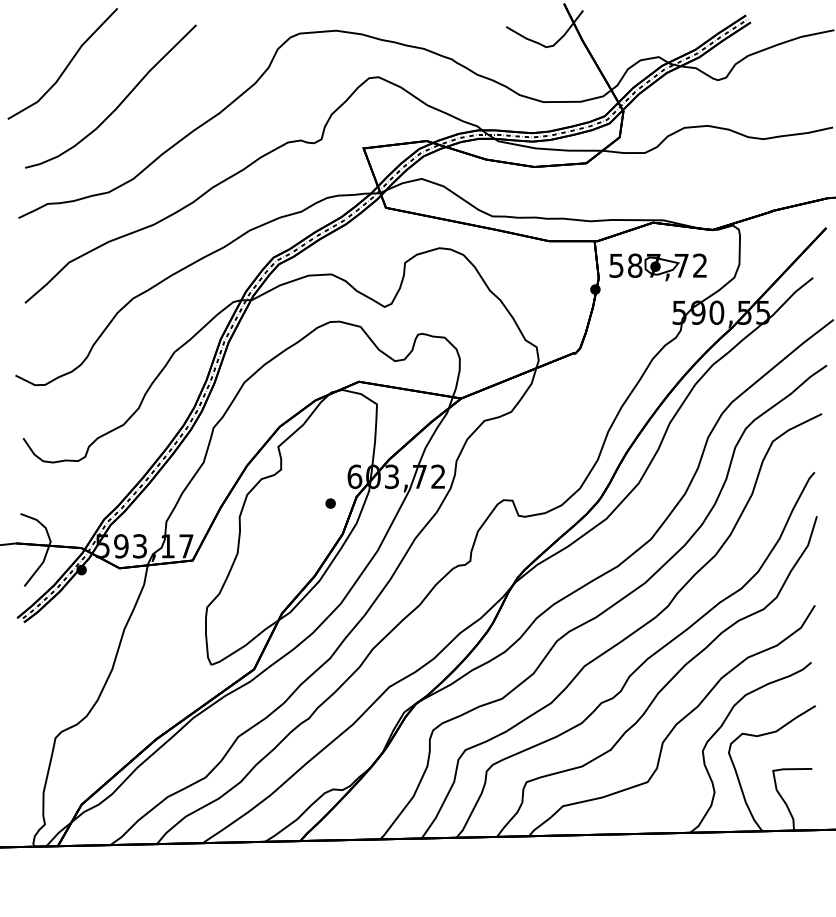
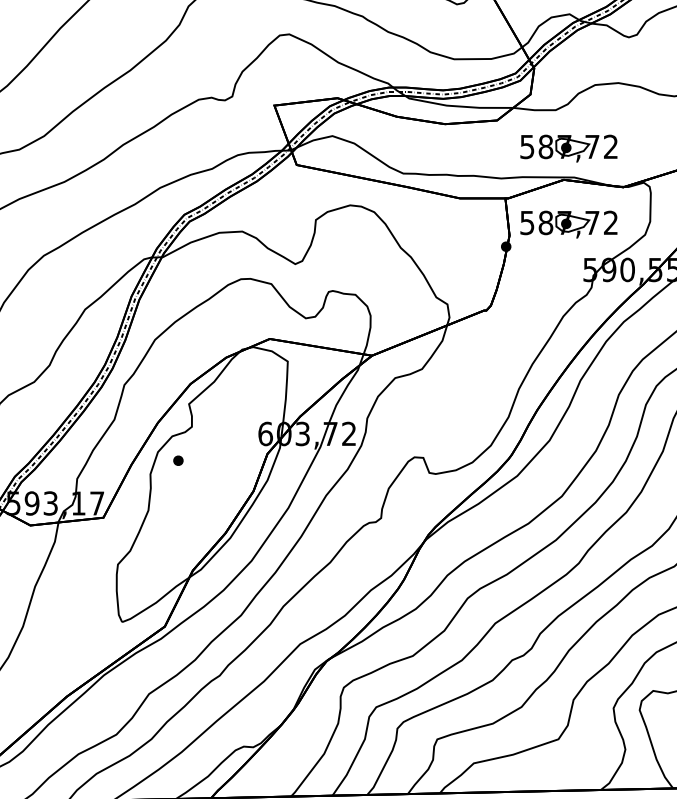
part: (657, 191) -> (568, 148), added
part: (330, 503) -> (178, 460), moved

